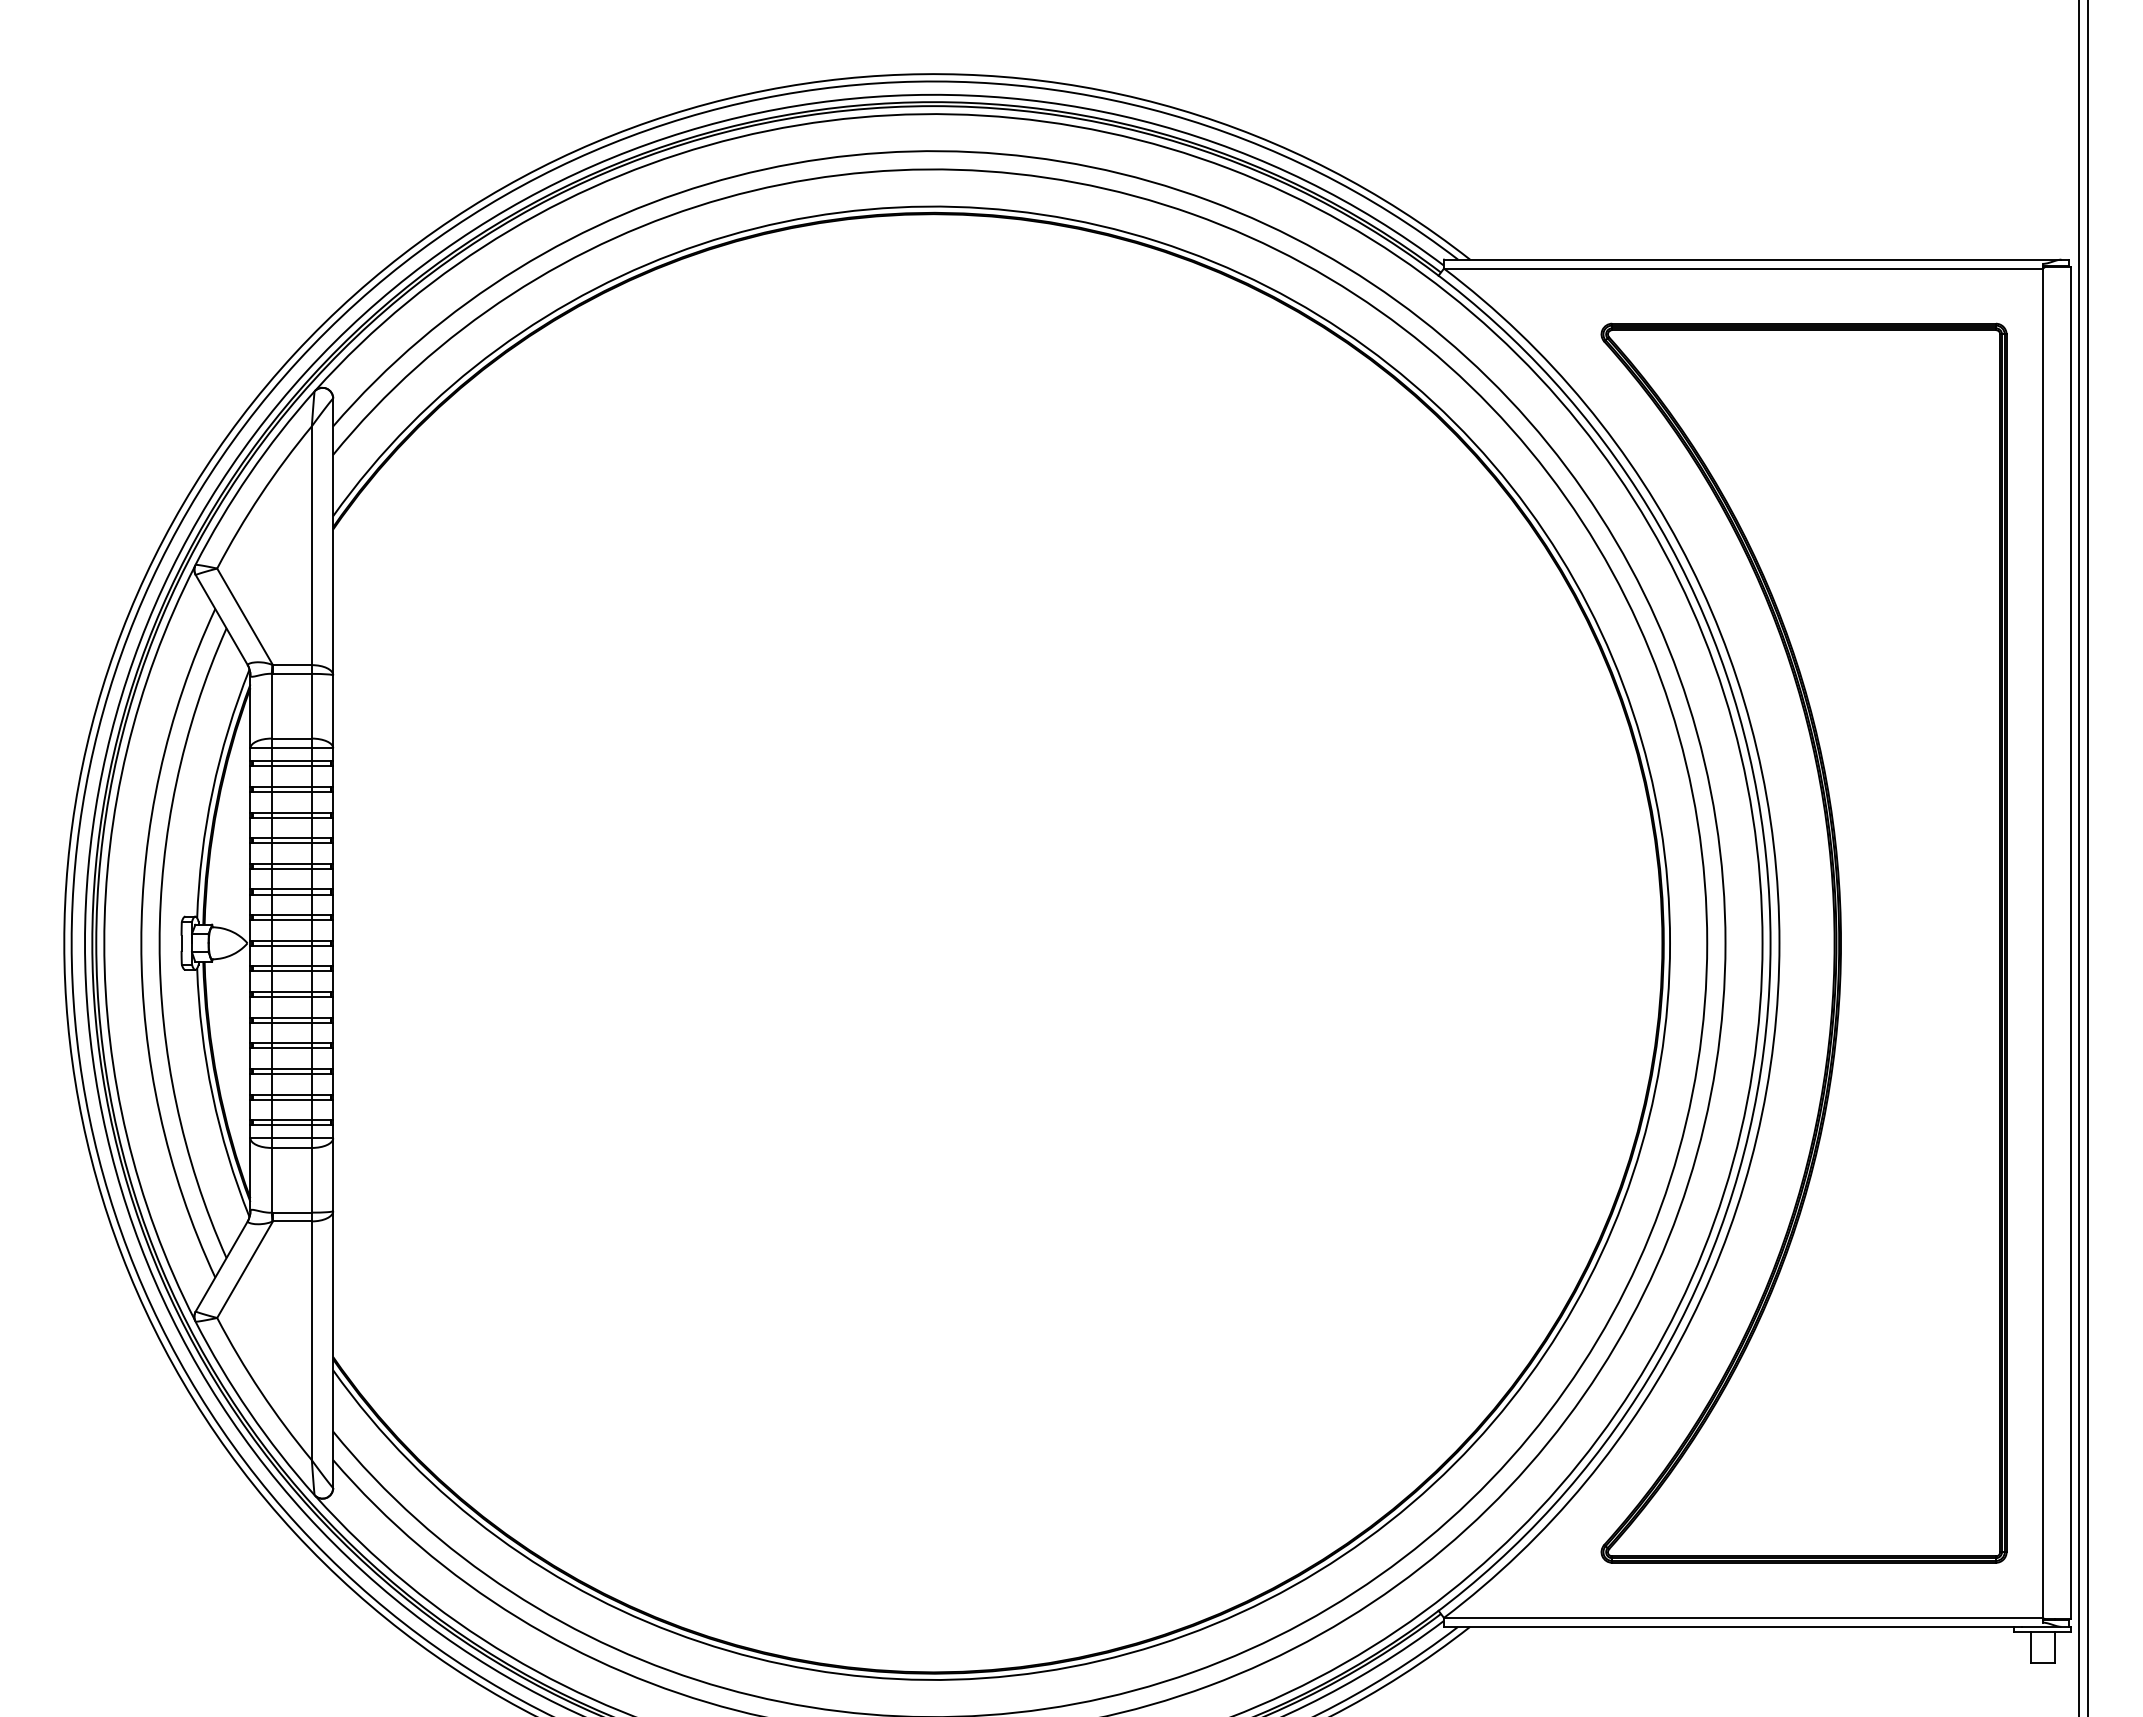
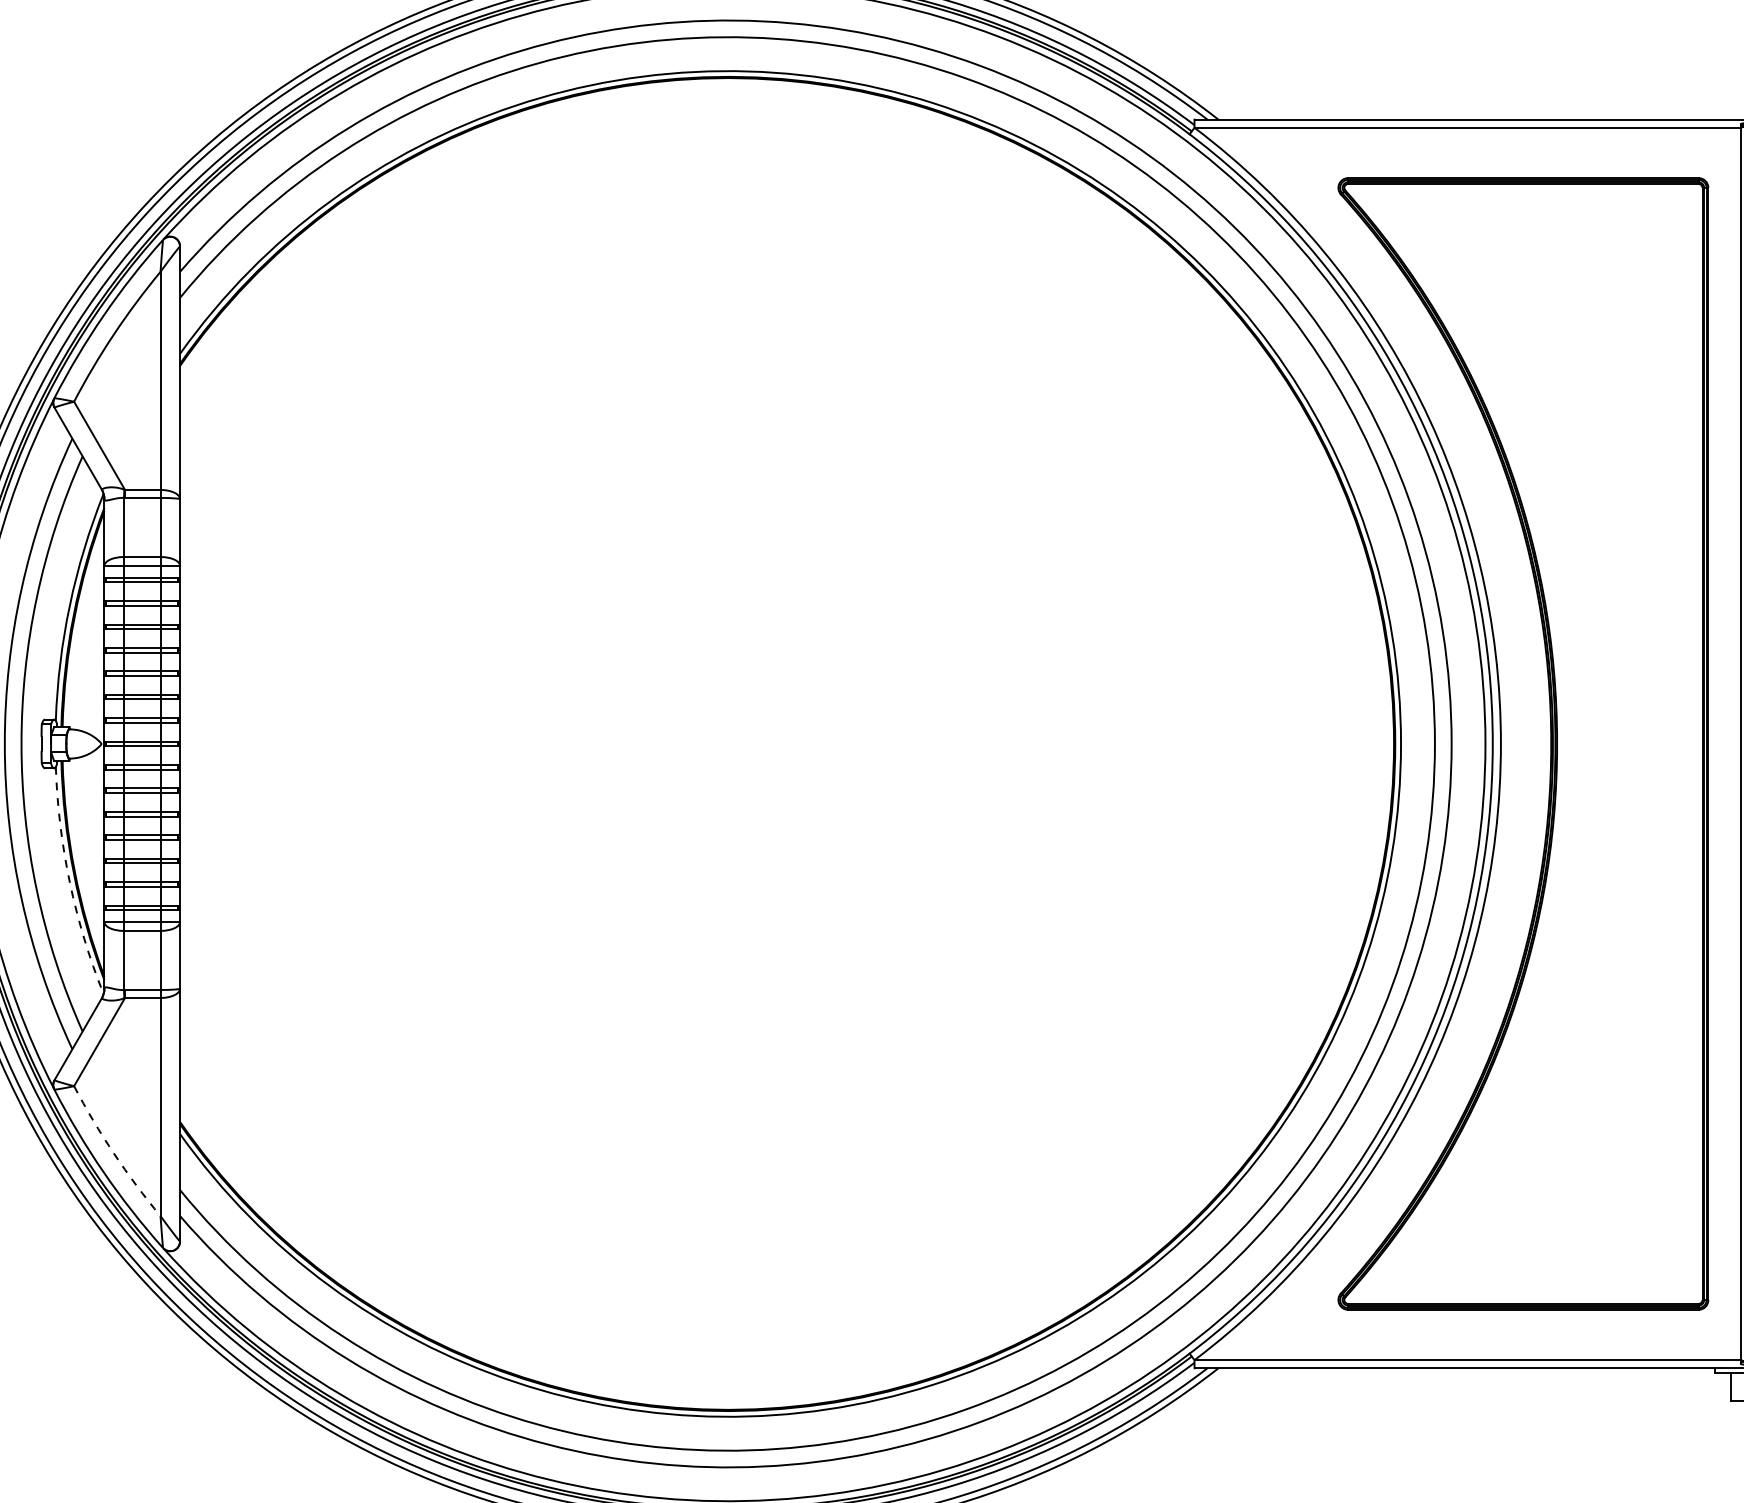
arc: (212, 1095) -> (69, 882), solid -> dashed
arc: (260, 1391) -> (113, 1153), solid -> dashed

